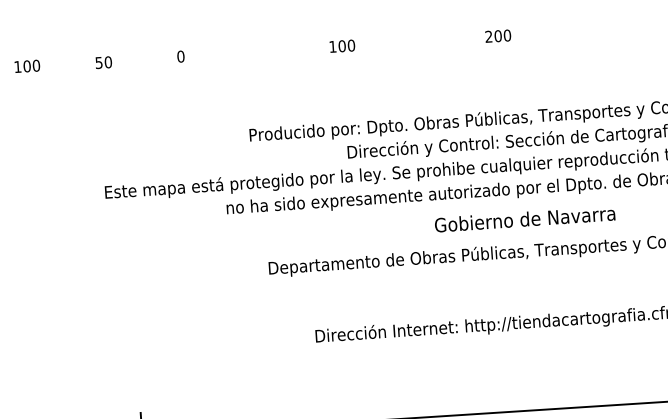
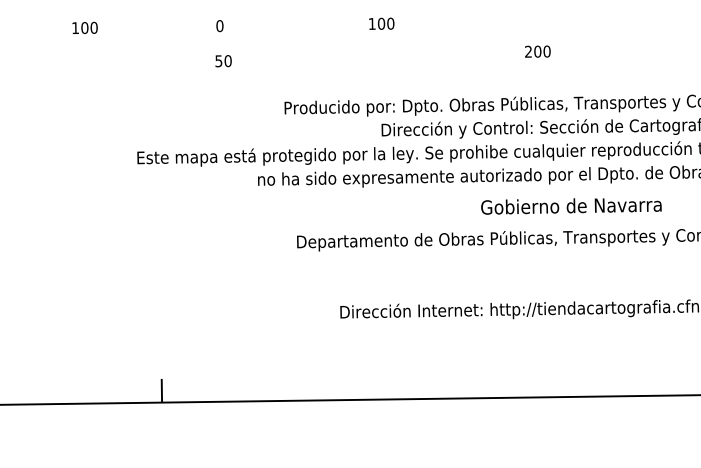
text: (497, 36) -> (537, 51), moved
text: (103, 62) -> (223, 61), moved
text: (26, 65) -> (84, 27), moved
text: (525, 219) -> (571, 206), moved

